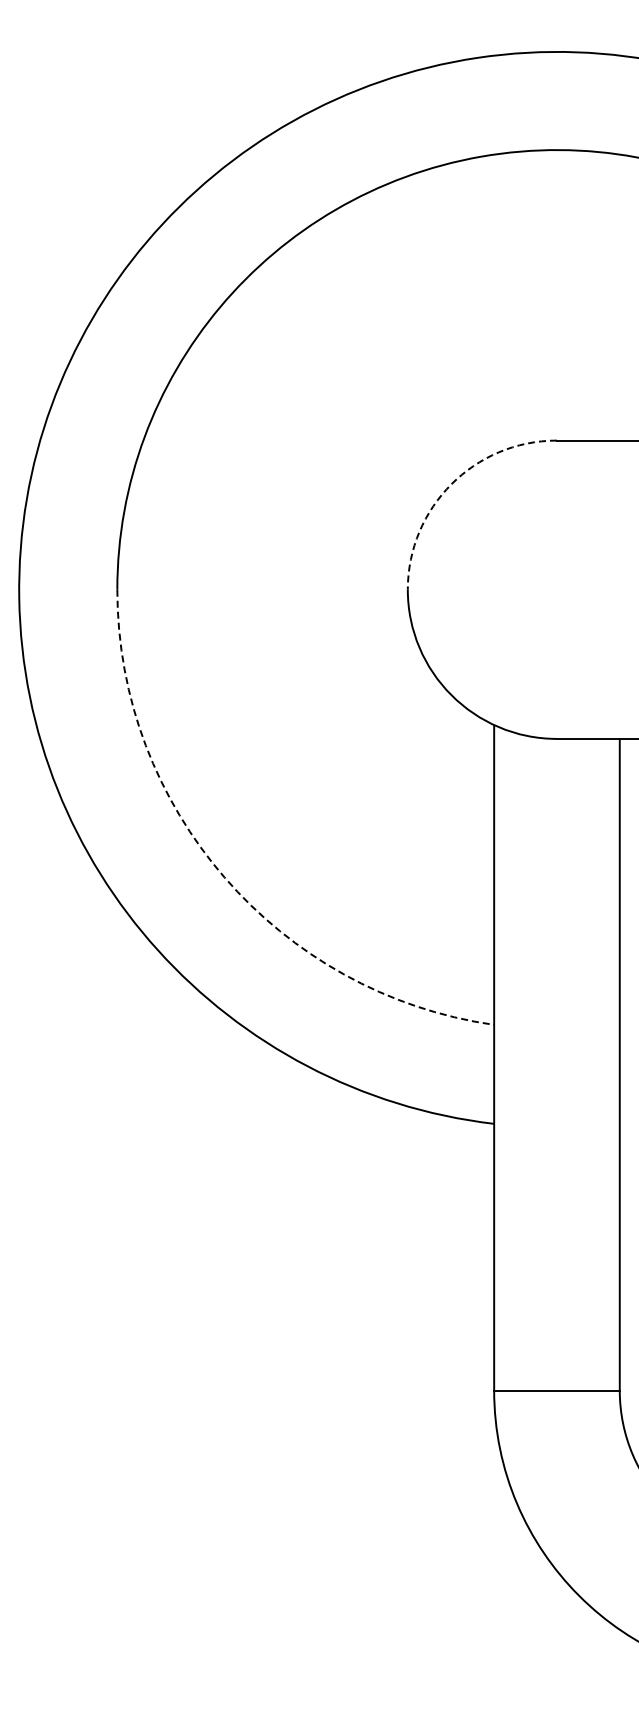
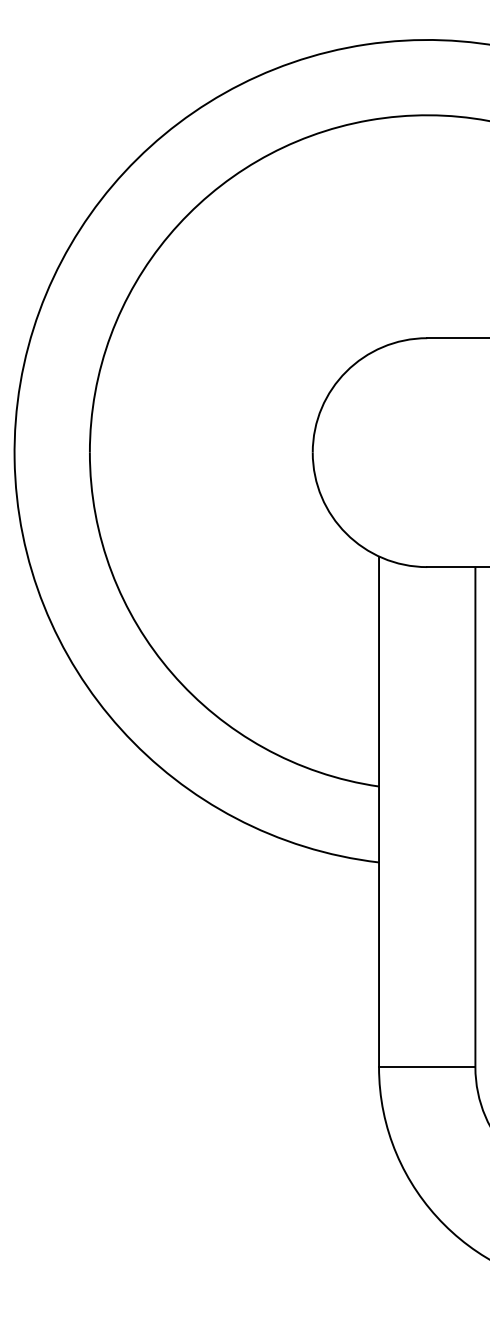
arc: (451, 484) -> (346, 371), dashed -> solid
arc: (224, 877) -> (172, 673), dashed -> solid

